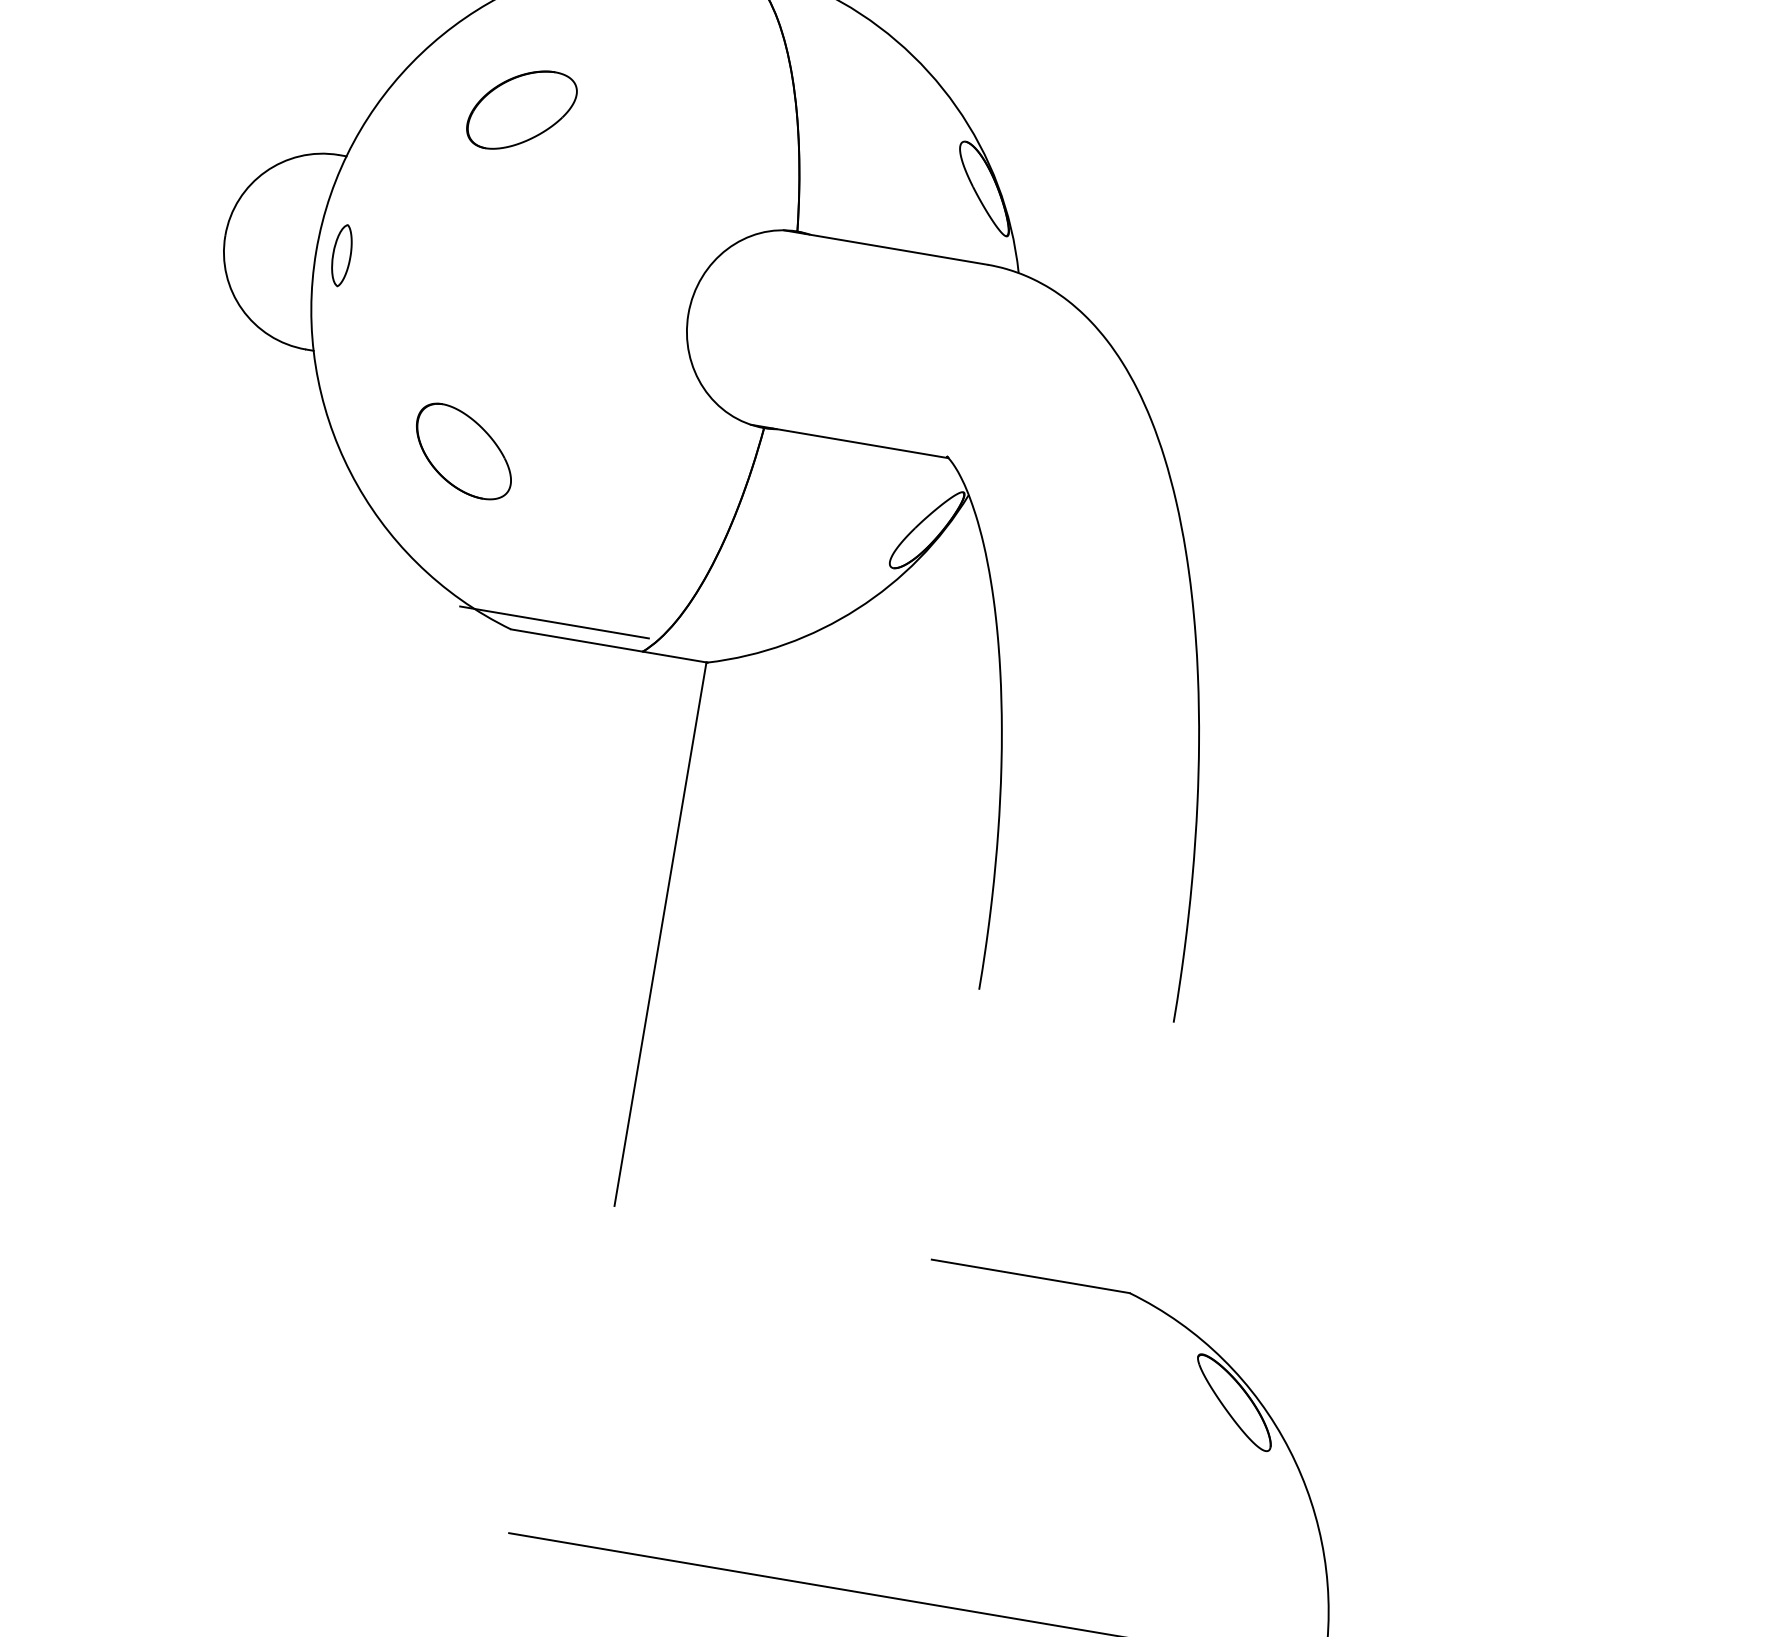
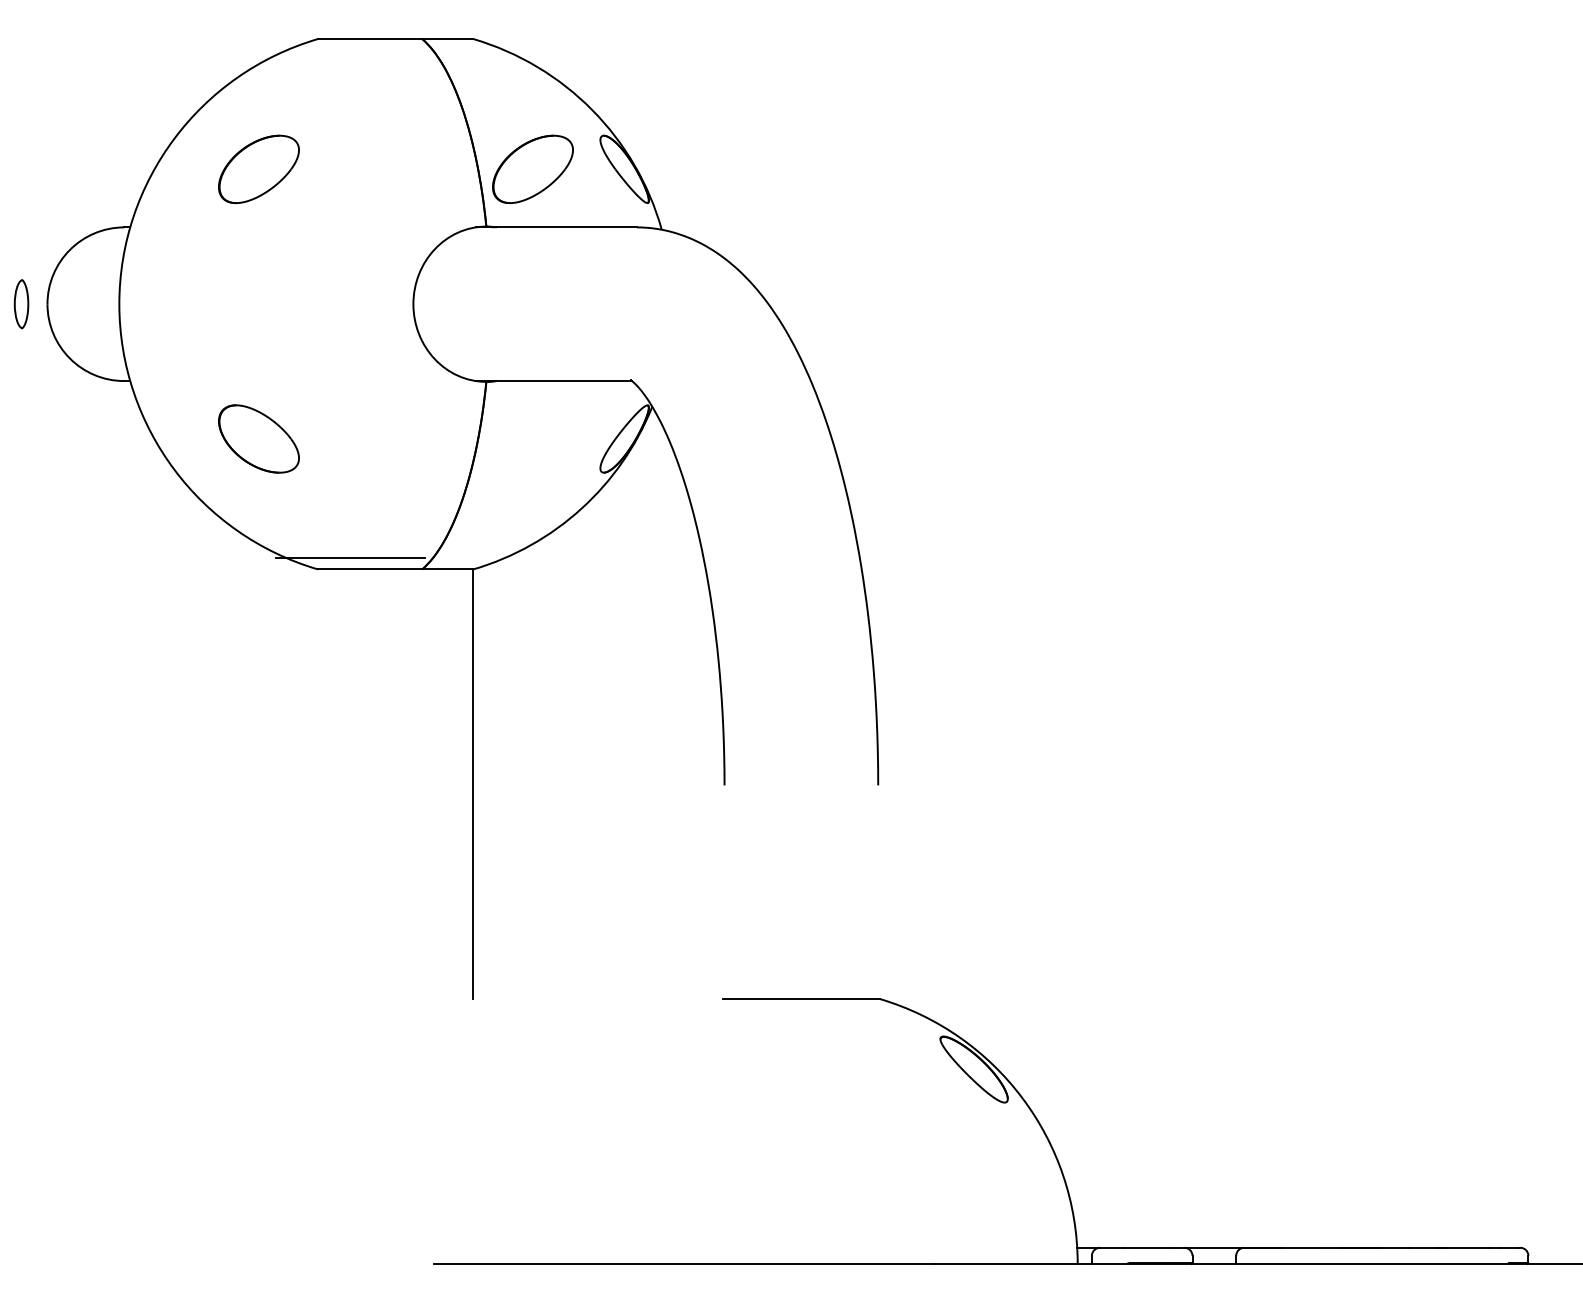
part: (867, 169) -> (532, 169), added
part: (341, 255) -> (21, 304), moved

